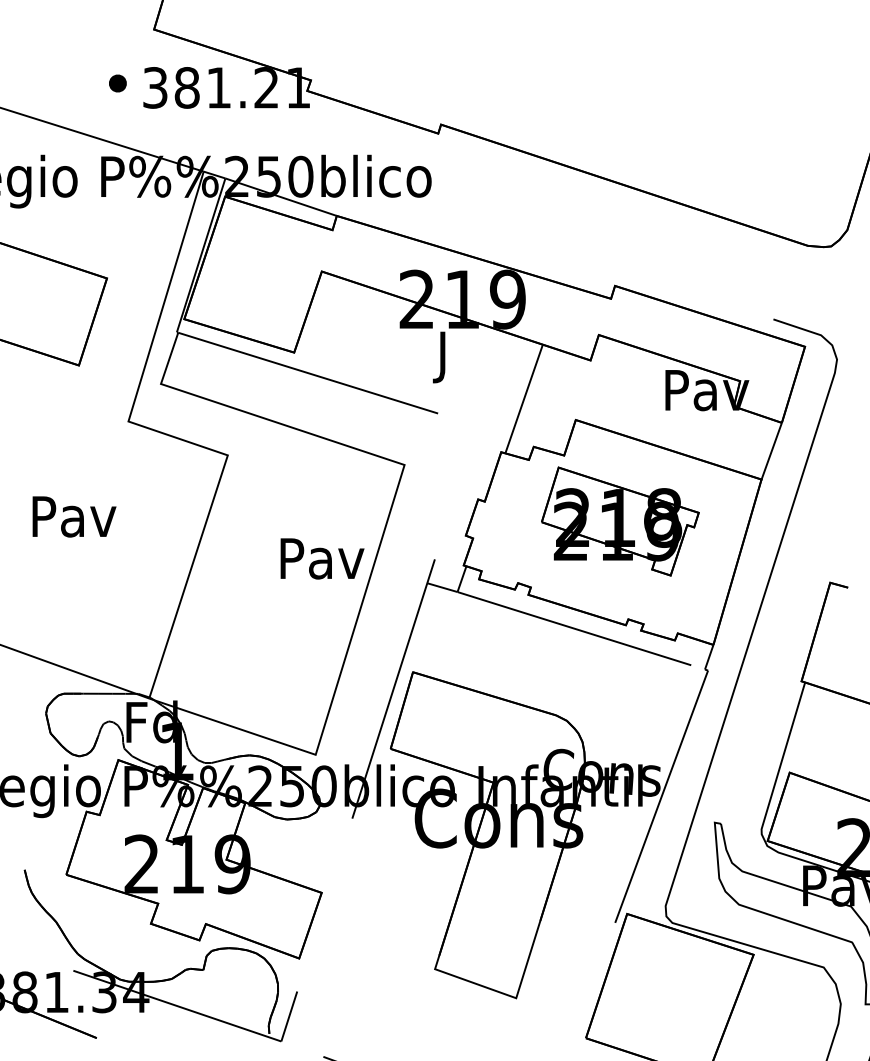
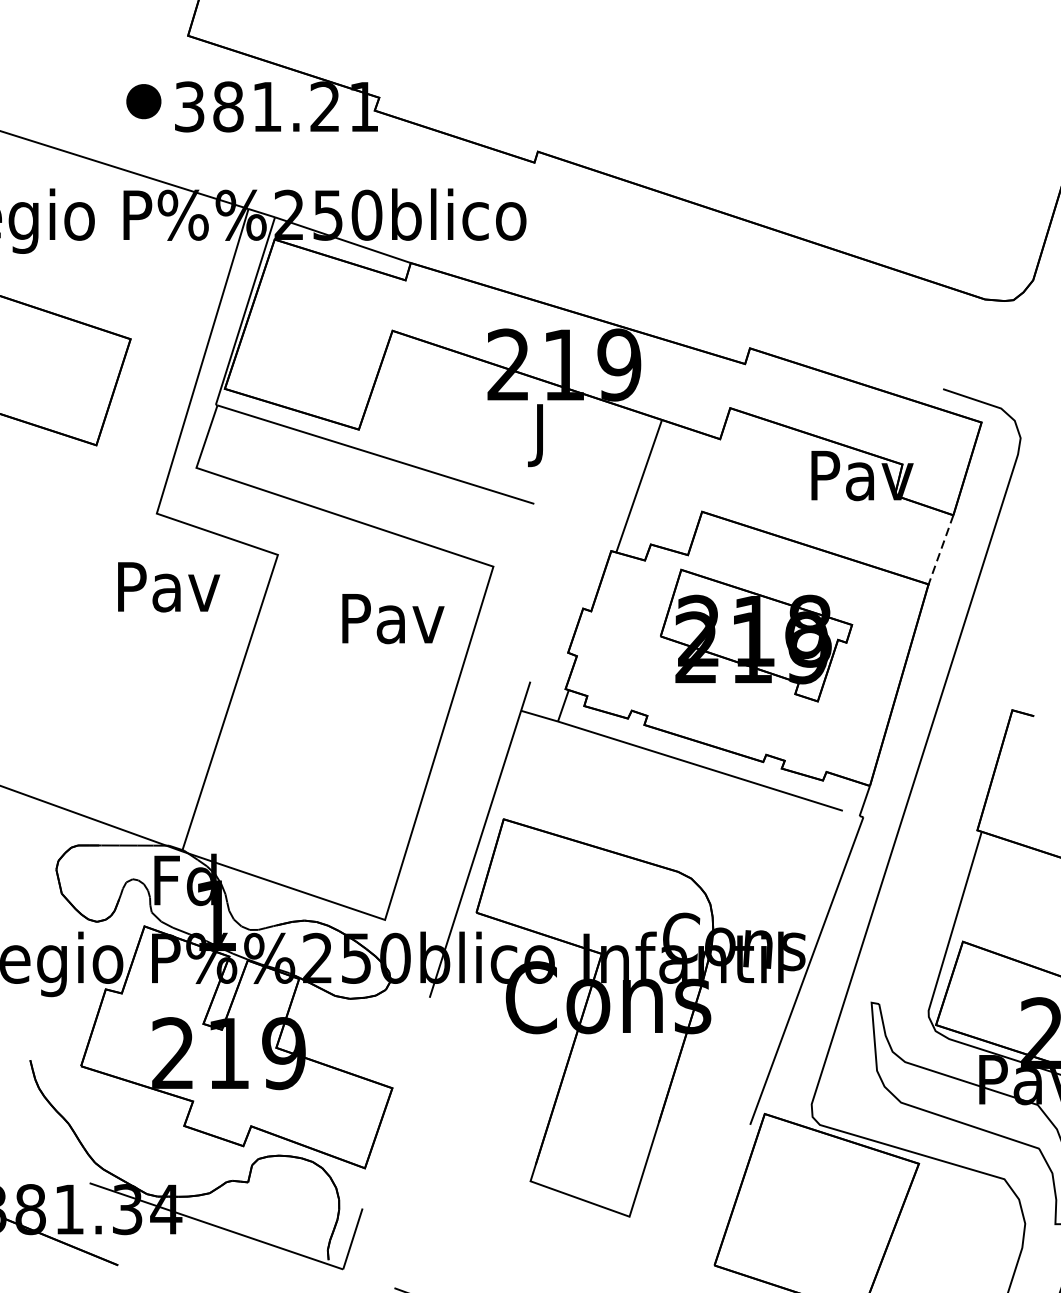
part: (117, 83) -> (143, 101), size x1.6
line: (771, 451) -> (940, 550), solid -> dashed
text: (74, 516) -> (169, 586), moved
text: (322, 558) -> (393, 618), moved

